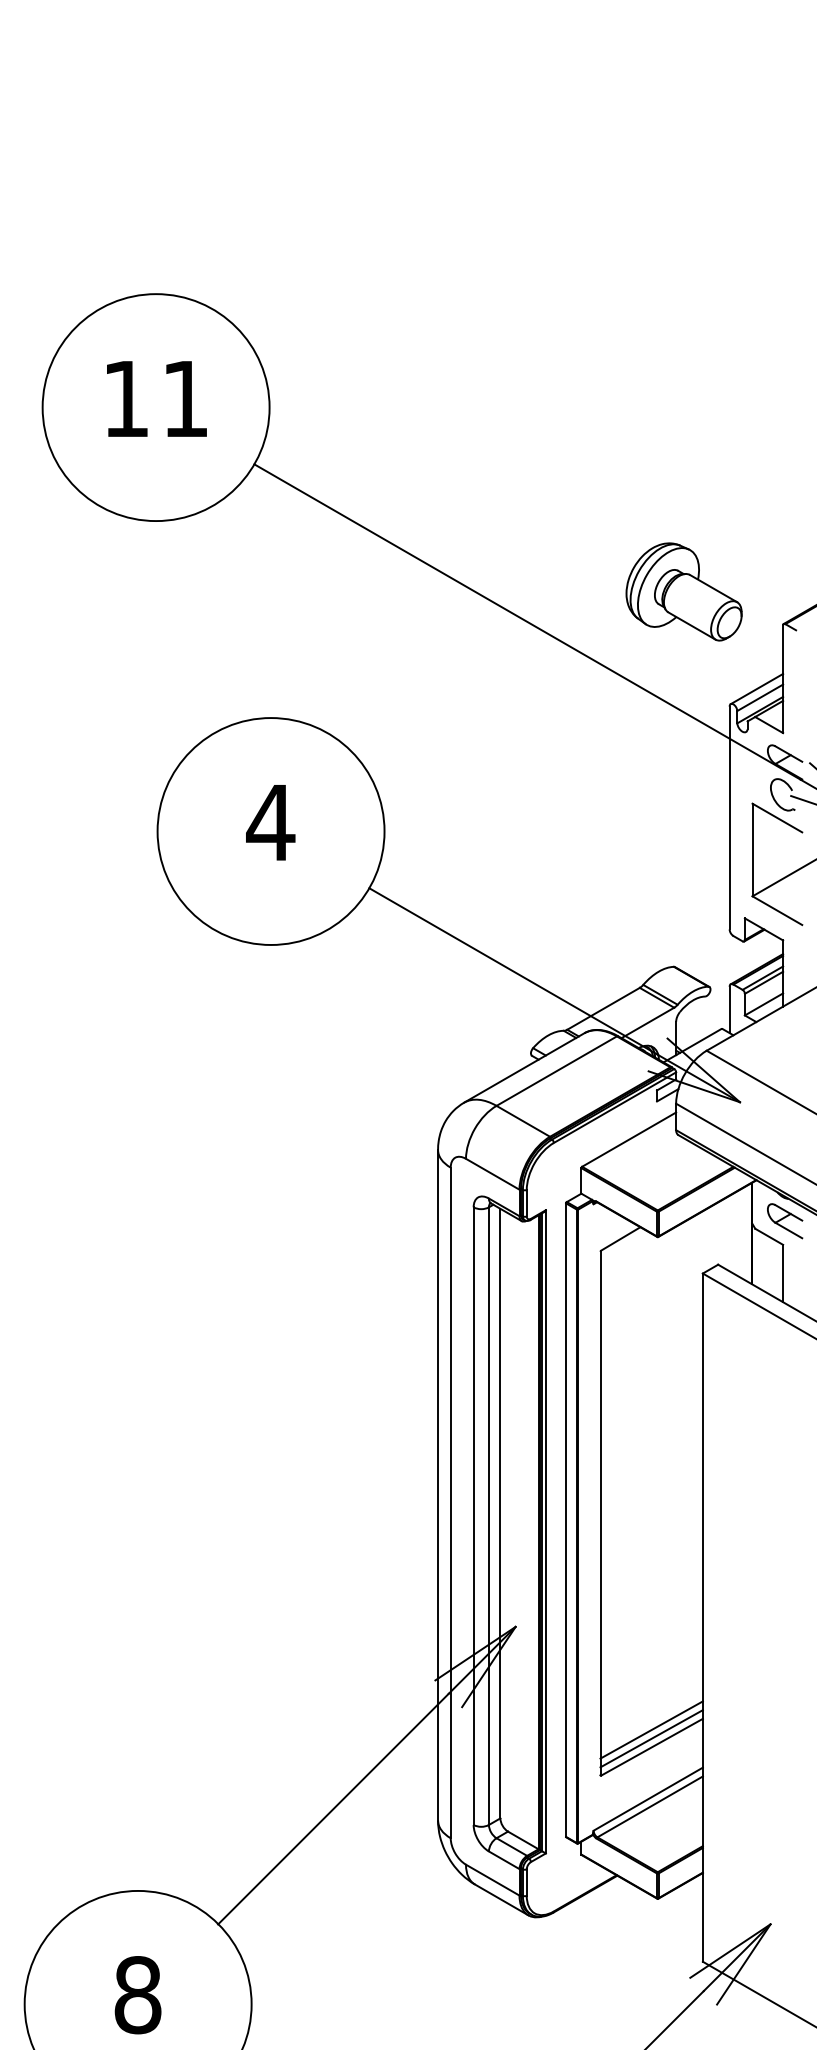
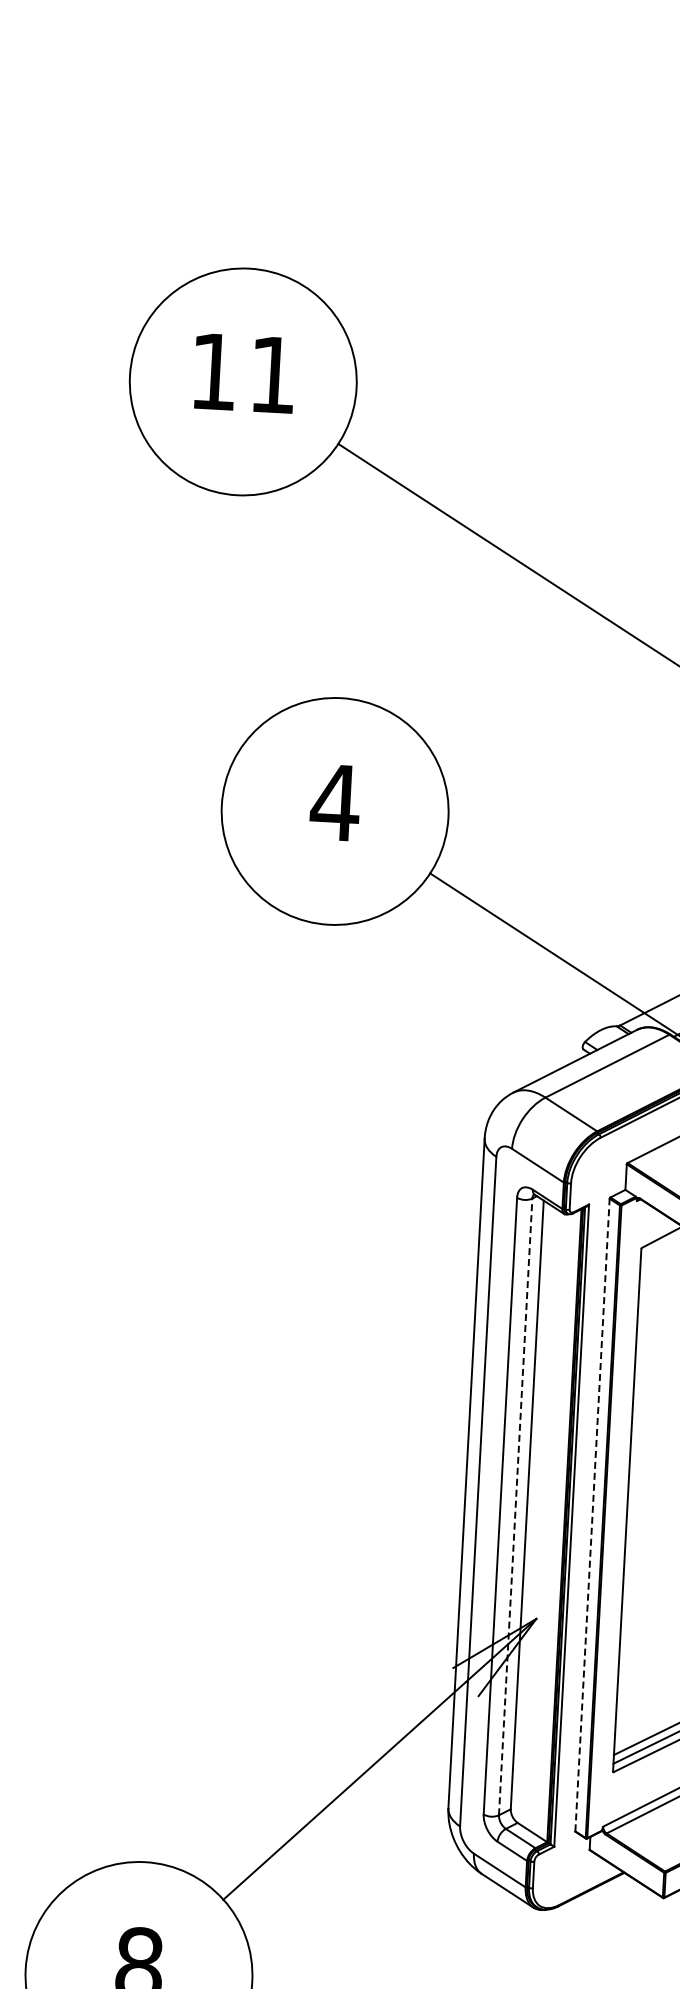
line: (488, 1516) -> (515, 1507), solid -> dashed
line: (566, 1520) -> (592, 1515), solid -> dashed

